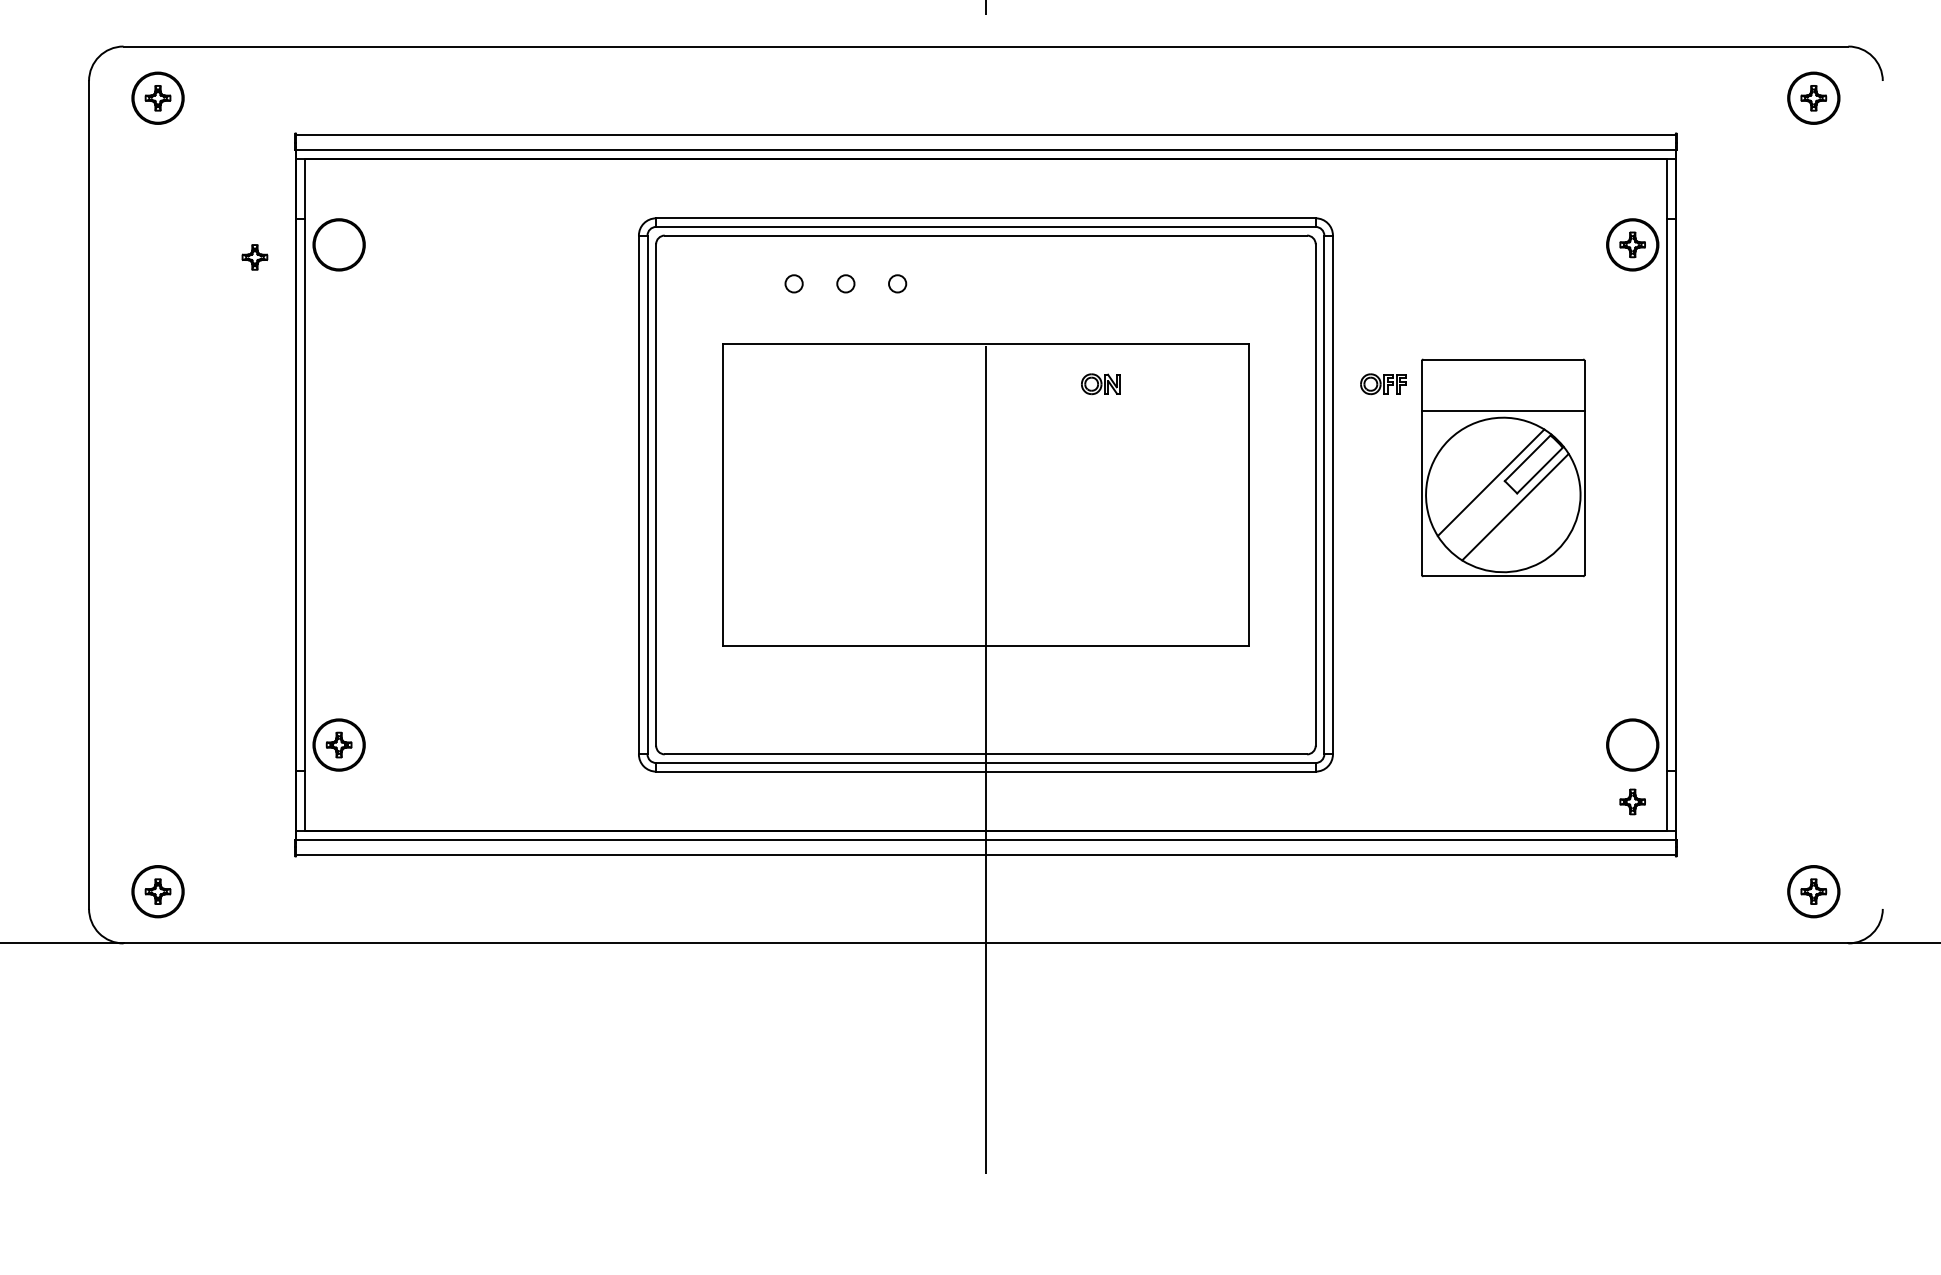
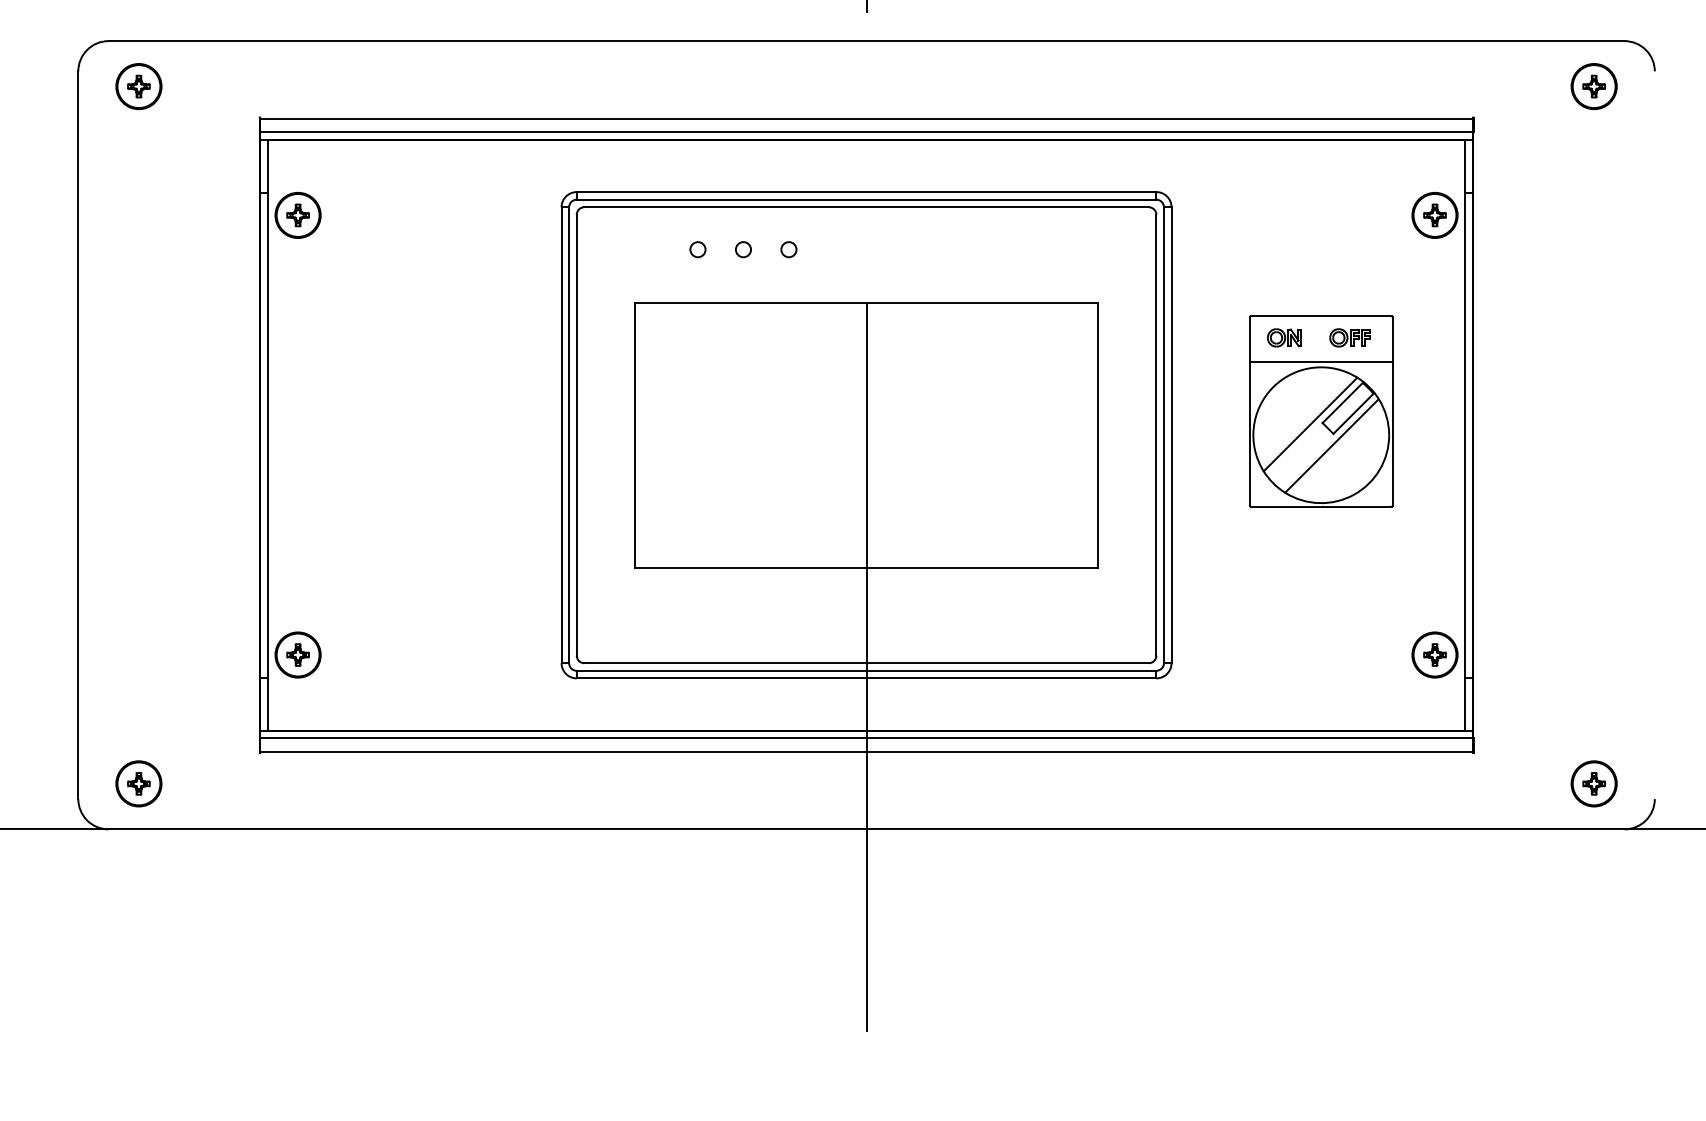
part: (254, 257) -> (297, 215), moved
part: (1100, 383) -> (1284, 337), moved
part: (1382, 383) -> (1349, 337), moved
part: (1632, 801) -> (1434, 654), moved

